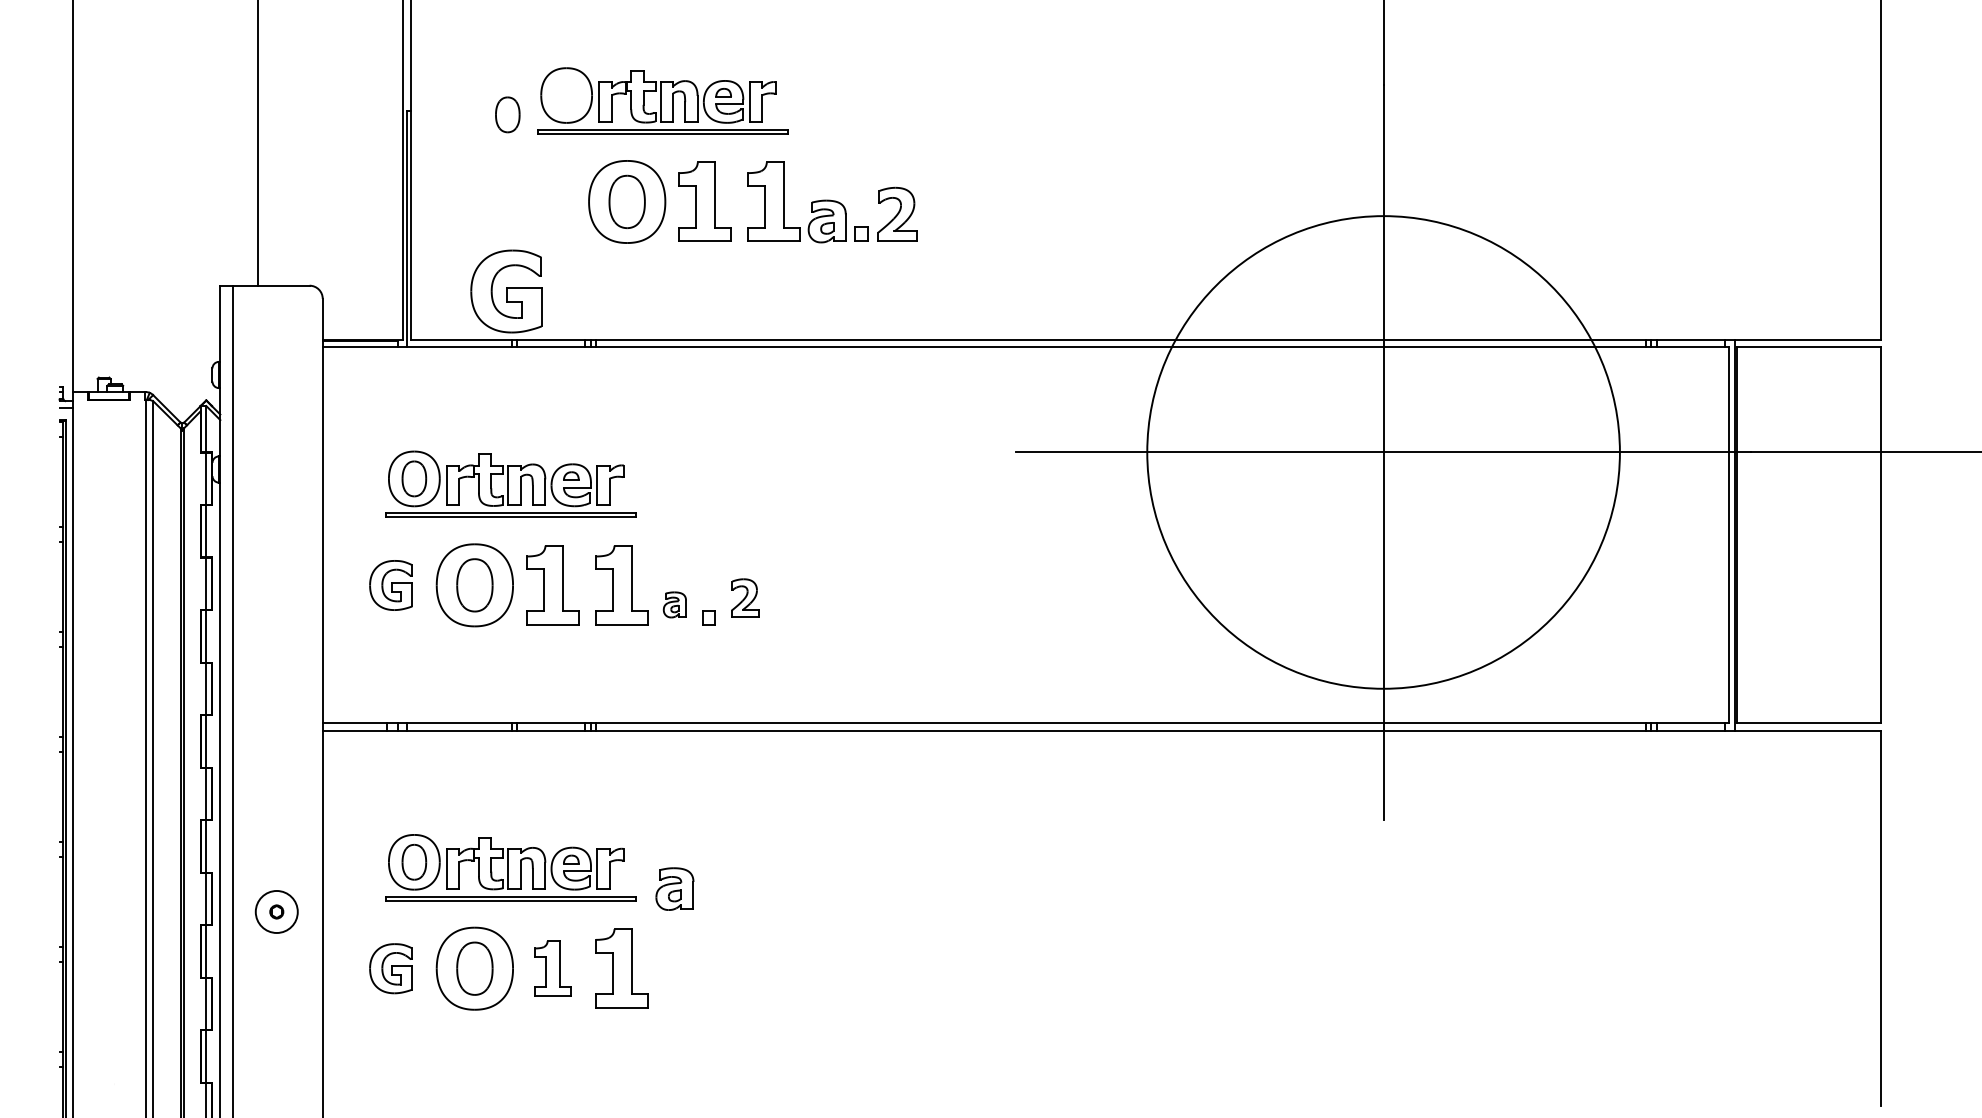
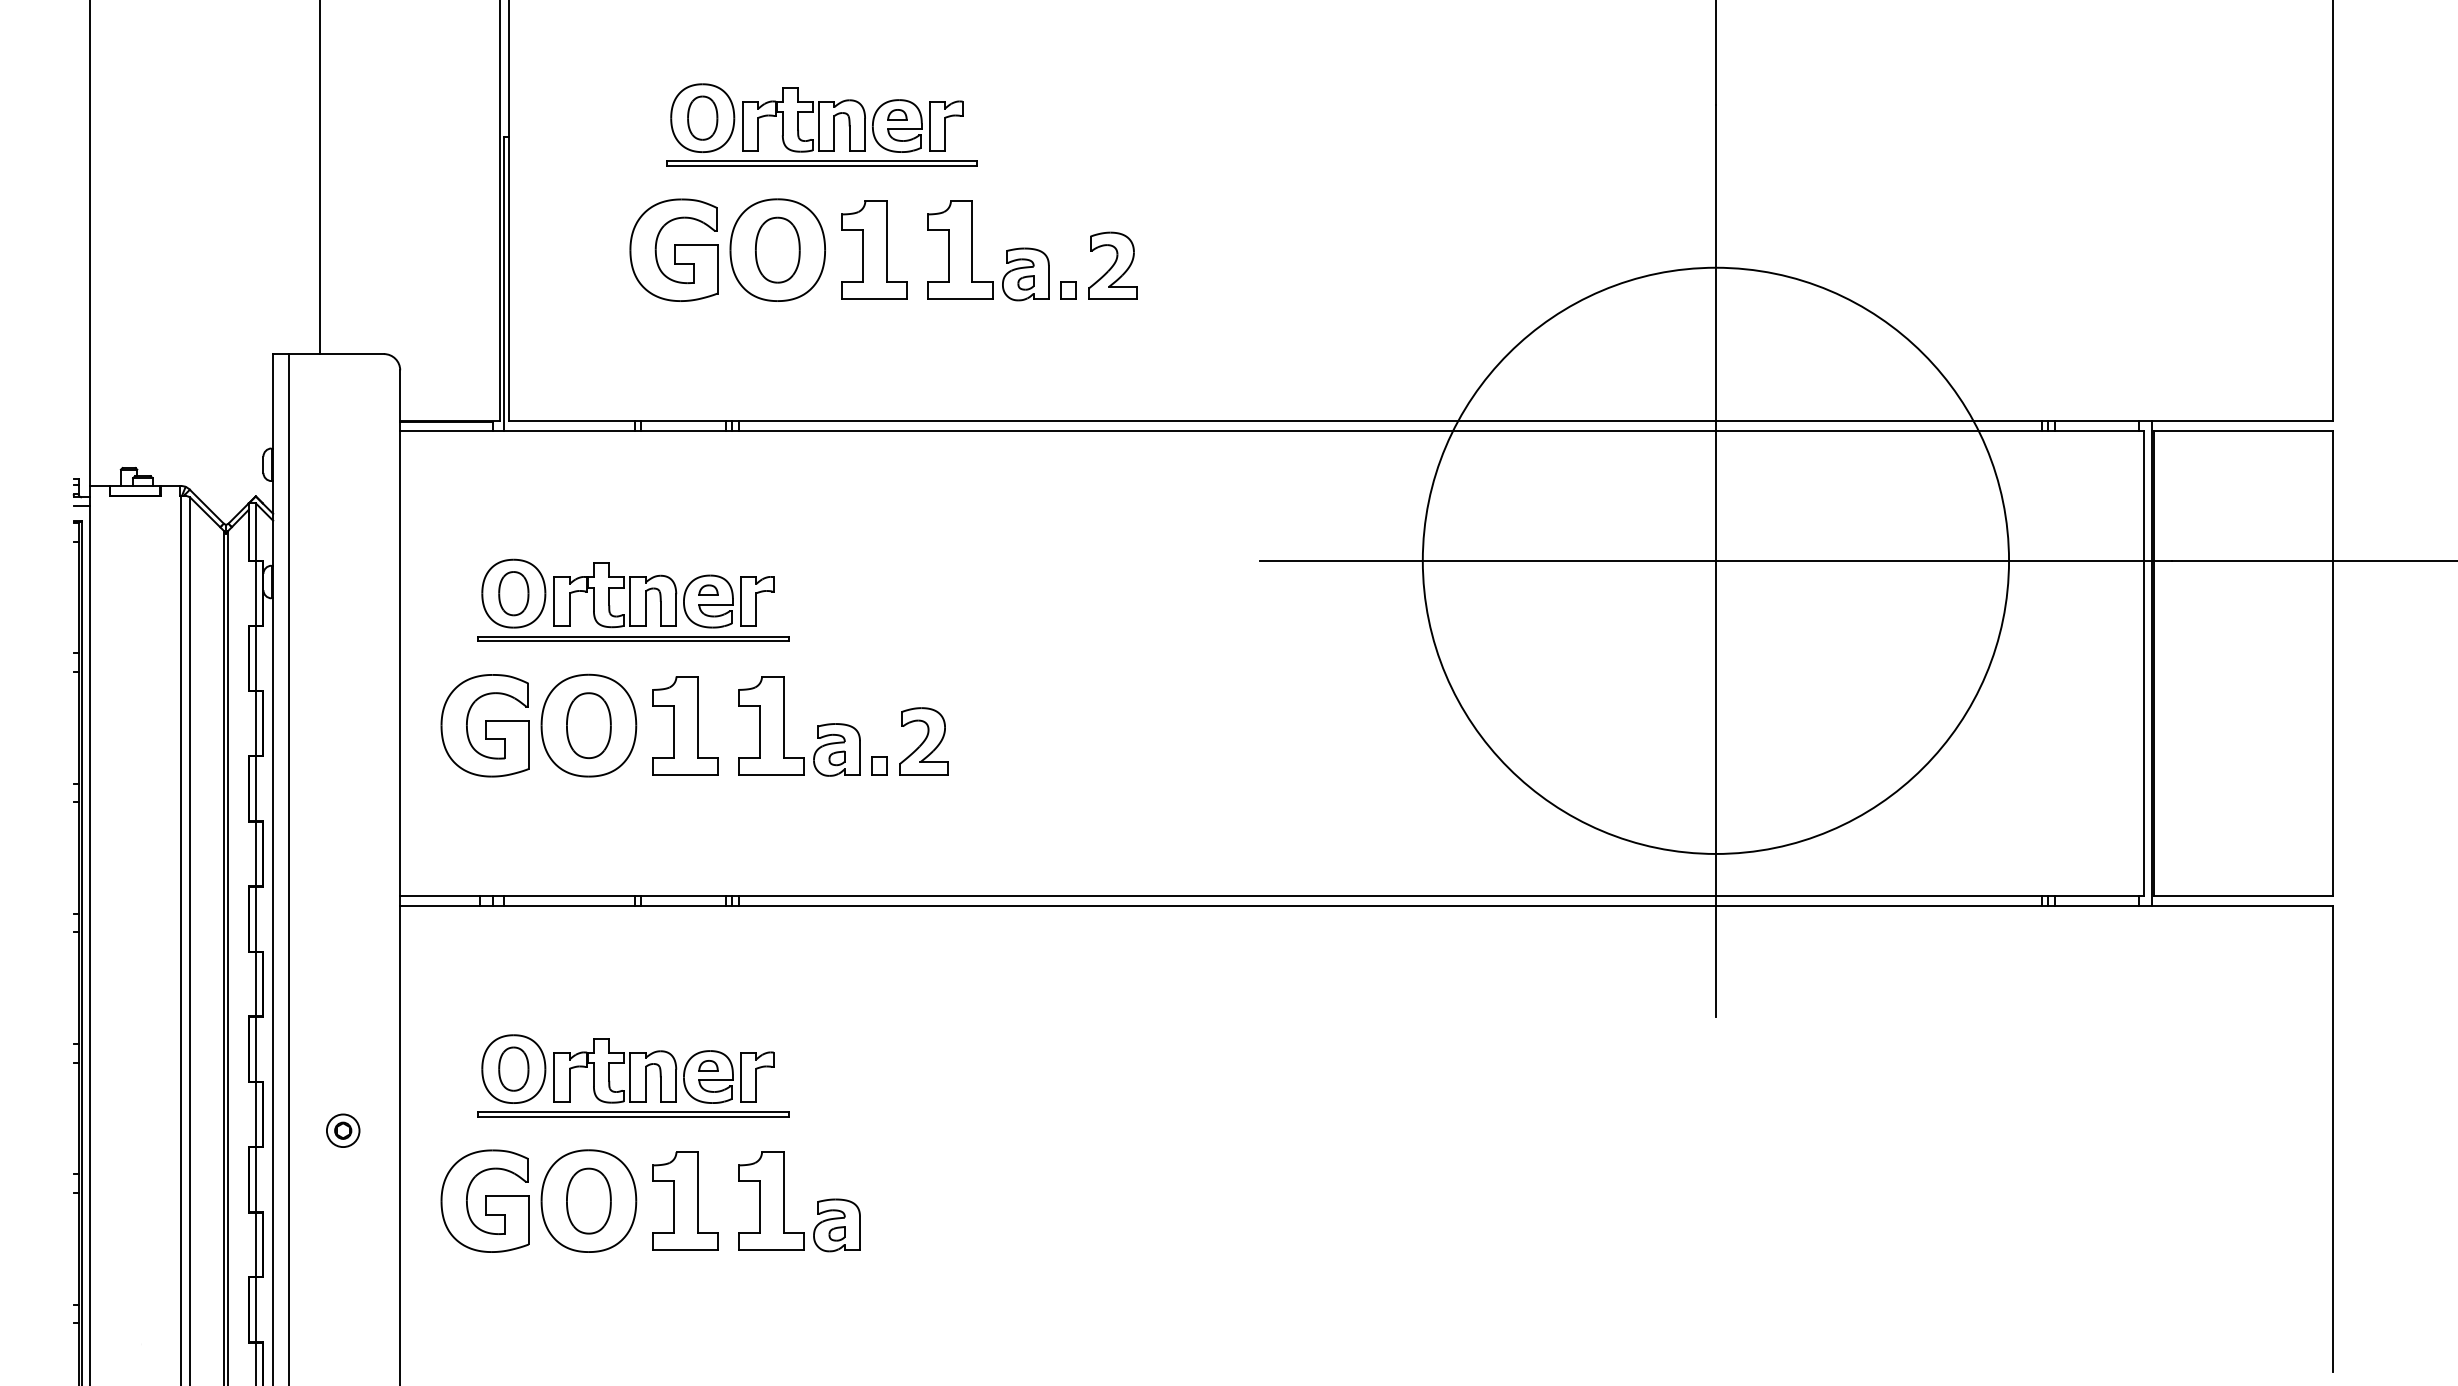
part: (507, 114) -> (702, 117), moved
part: (506, 290) -> (673, 249), moved
part: (390, 585) -> (484, 725), size x1.67
part: (744, 598) -> (923, 741), size x1.43
part: (674, 604) -> (836, 749), size x1.67
part: (674, 889) -> (836, 1225), moved
circle: (276, 911) -> (342, 1130), size x0.62
part: (390, 968) -> (484, 1200), size x1.67
part: (552, 968) -> (685, 1200), size x1.43

